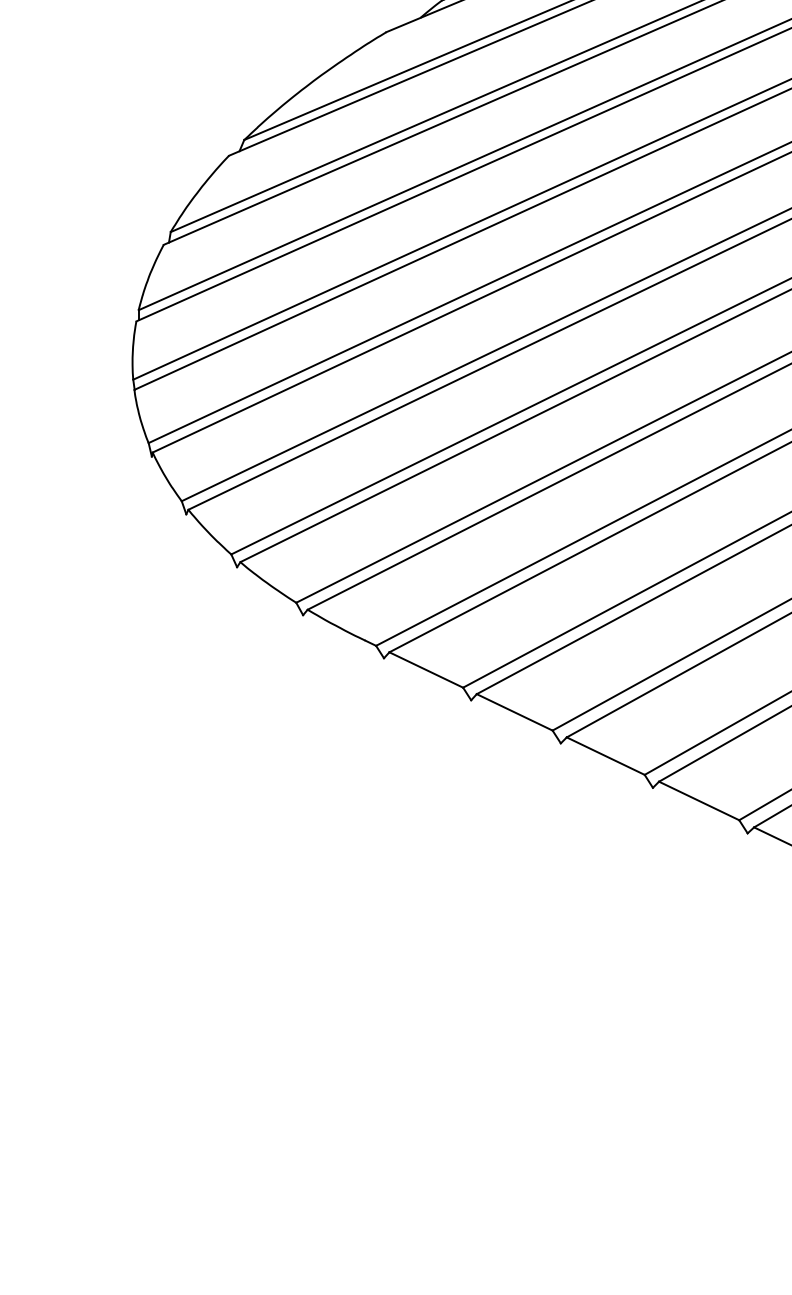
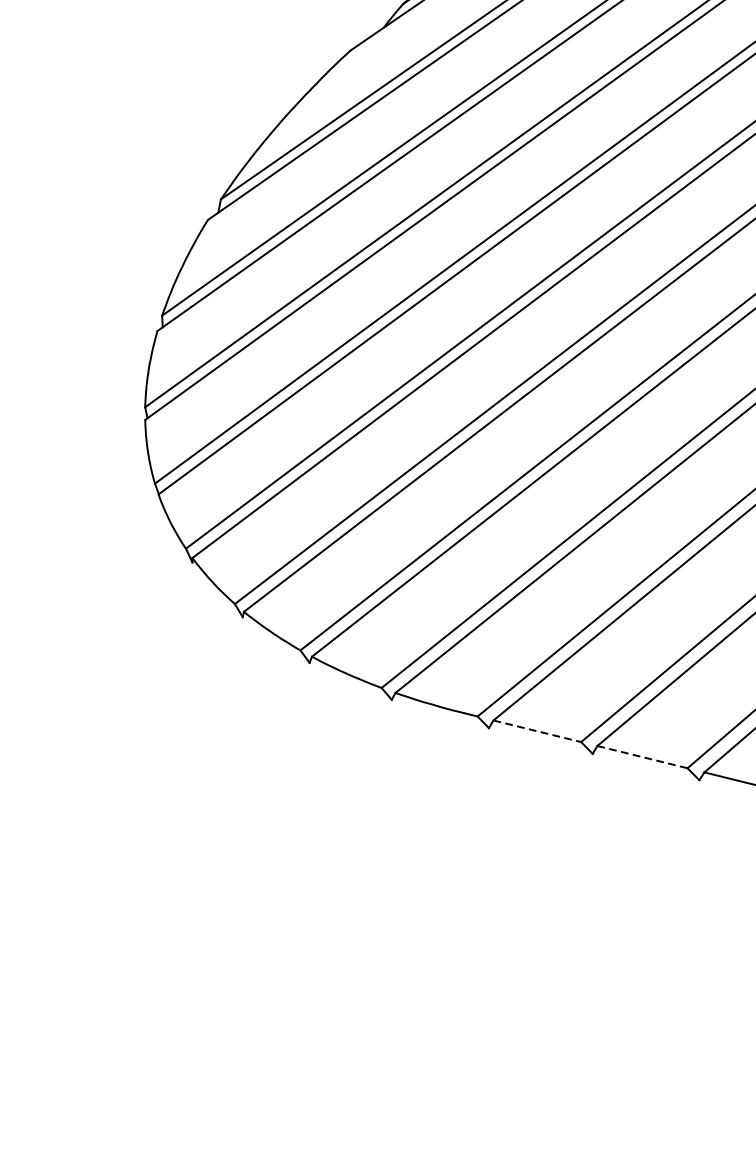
line: (426, 670) -> (537, 731), solid -> dashed
line: (515, 712) -> (643, 757), solid -> dashed

